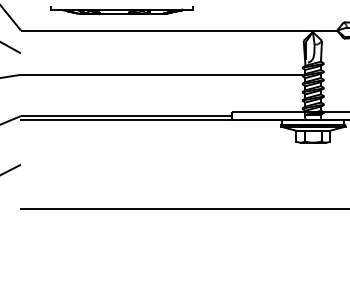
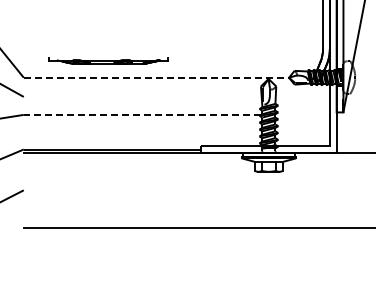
line: (179, 30) -> (156, 77), solid -> dashed
line: (162, 74) -> (142, 114), solid -> dashed

